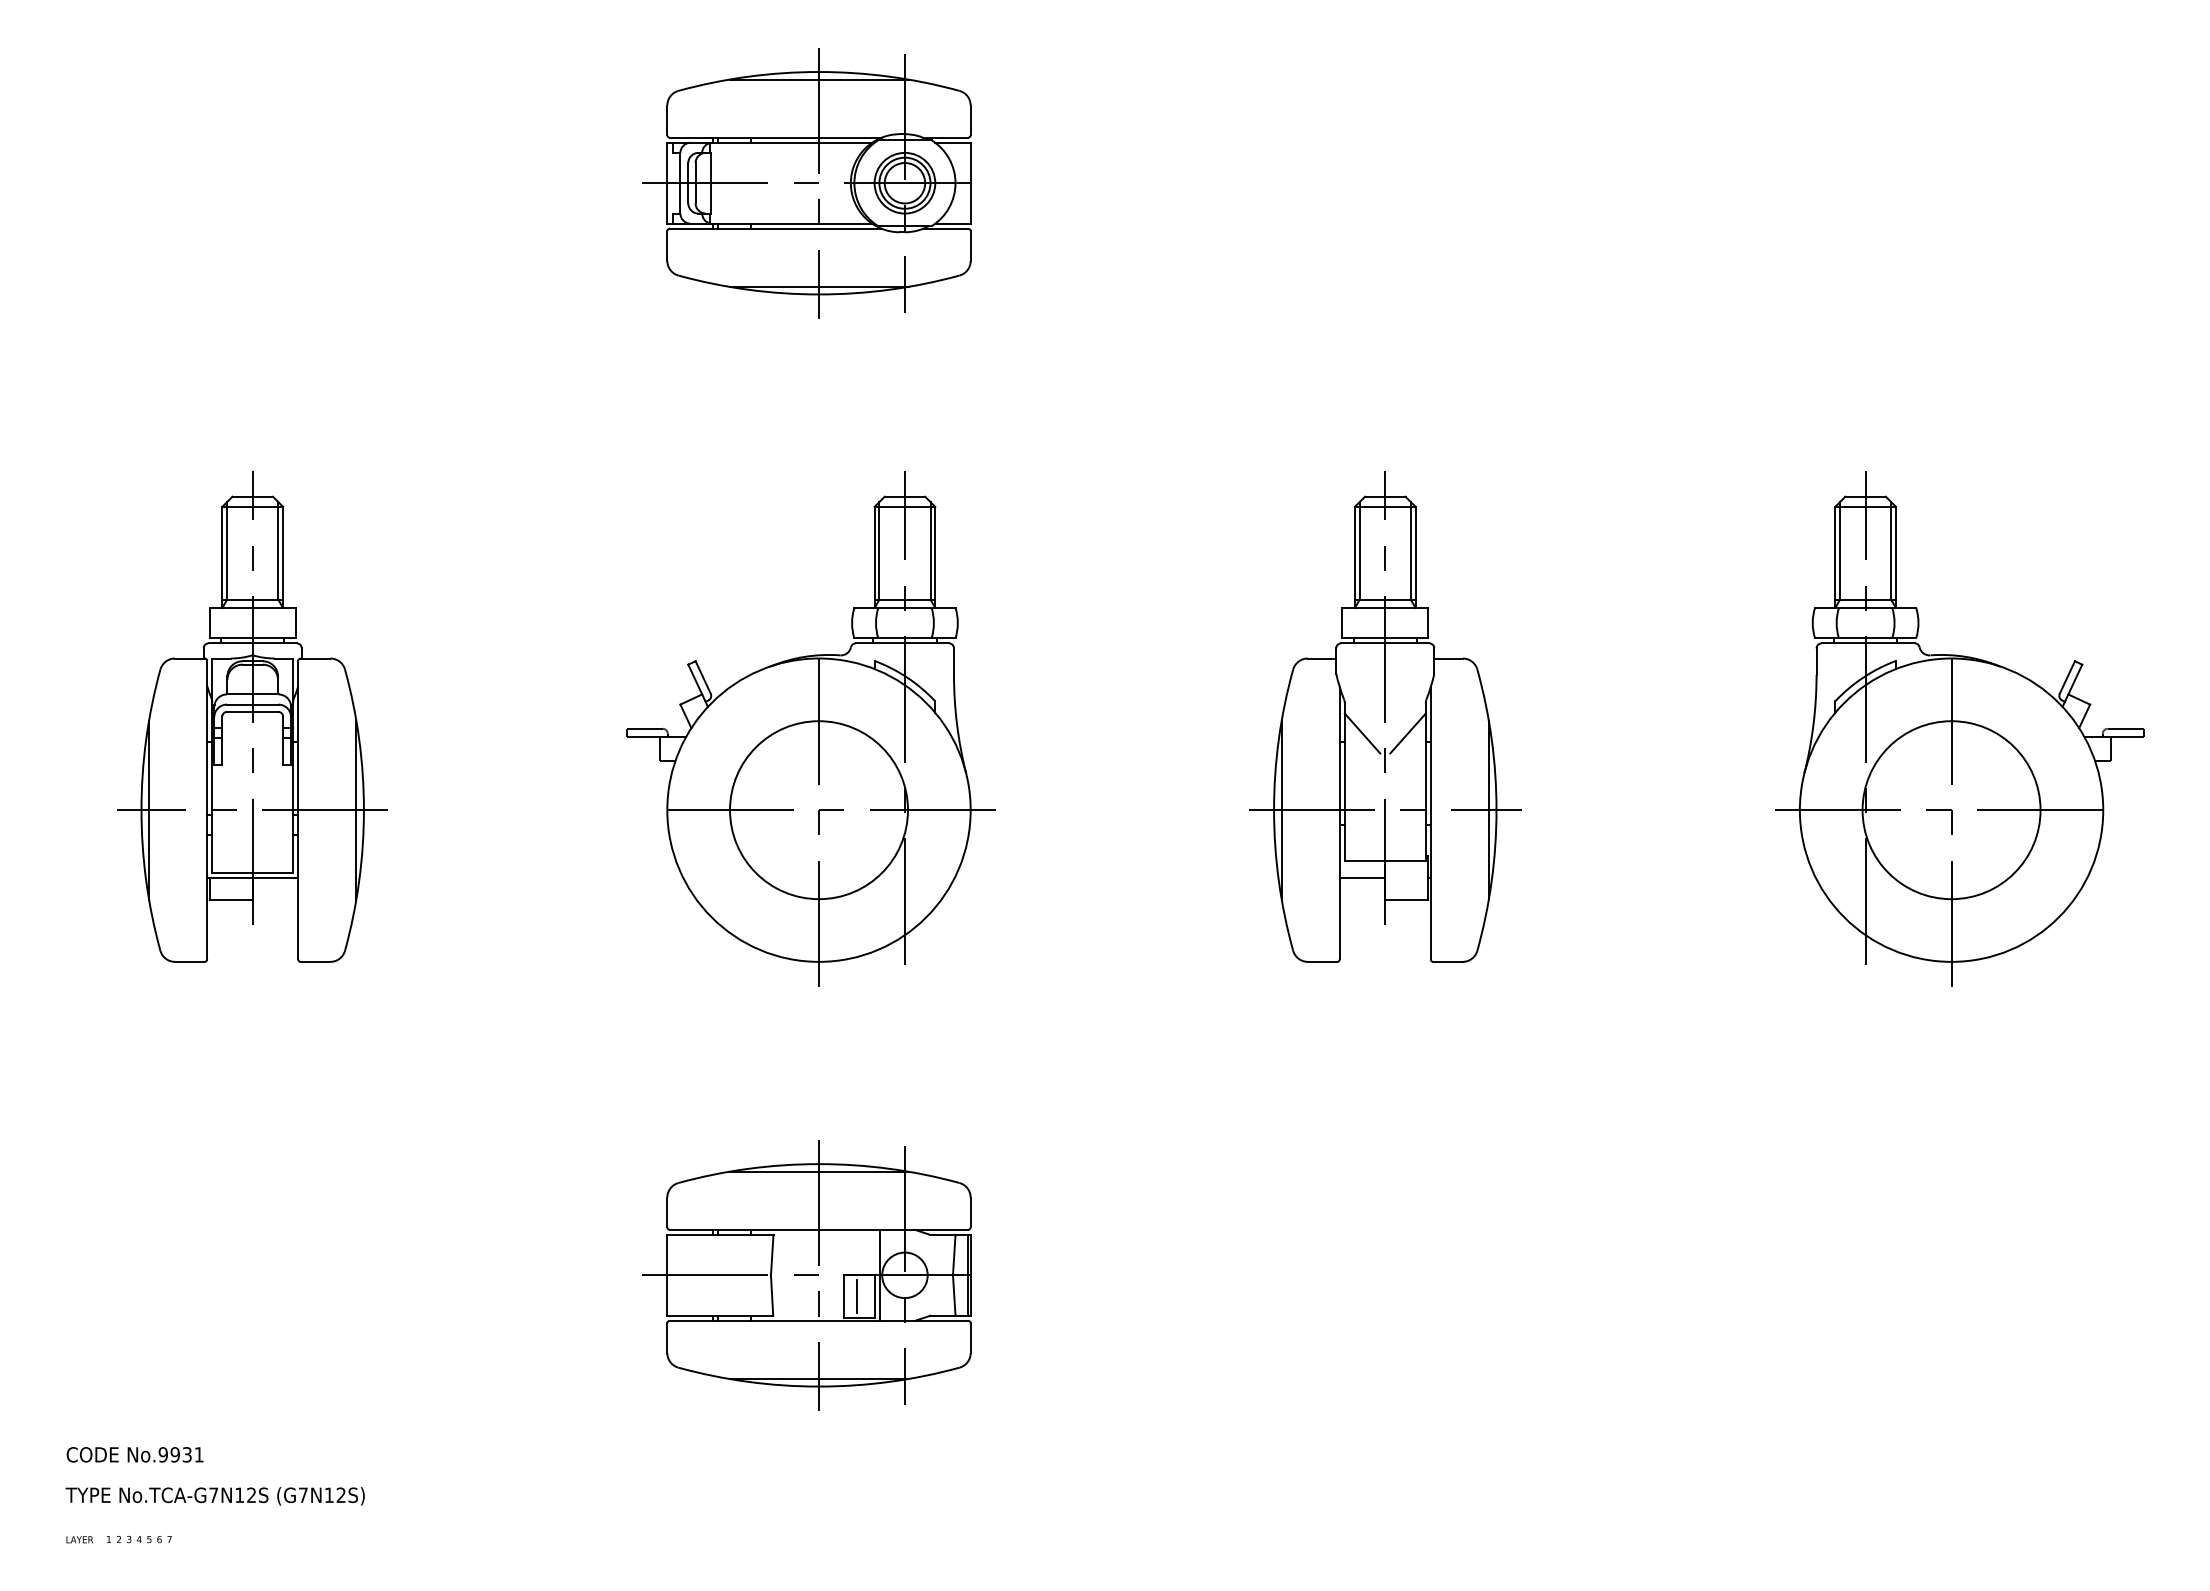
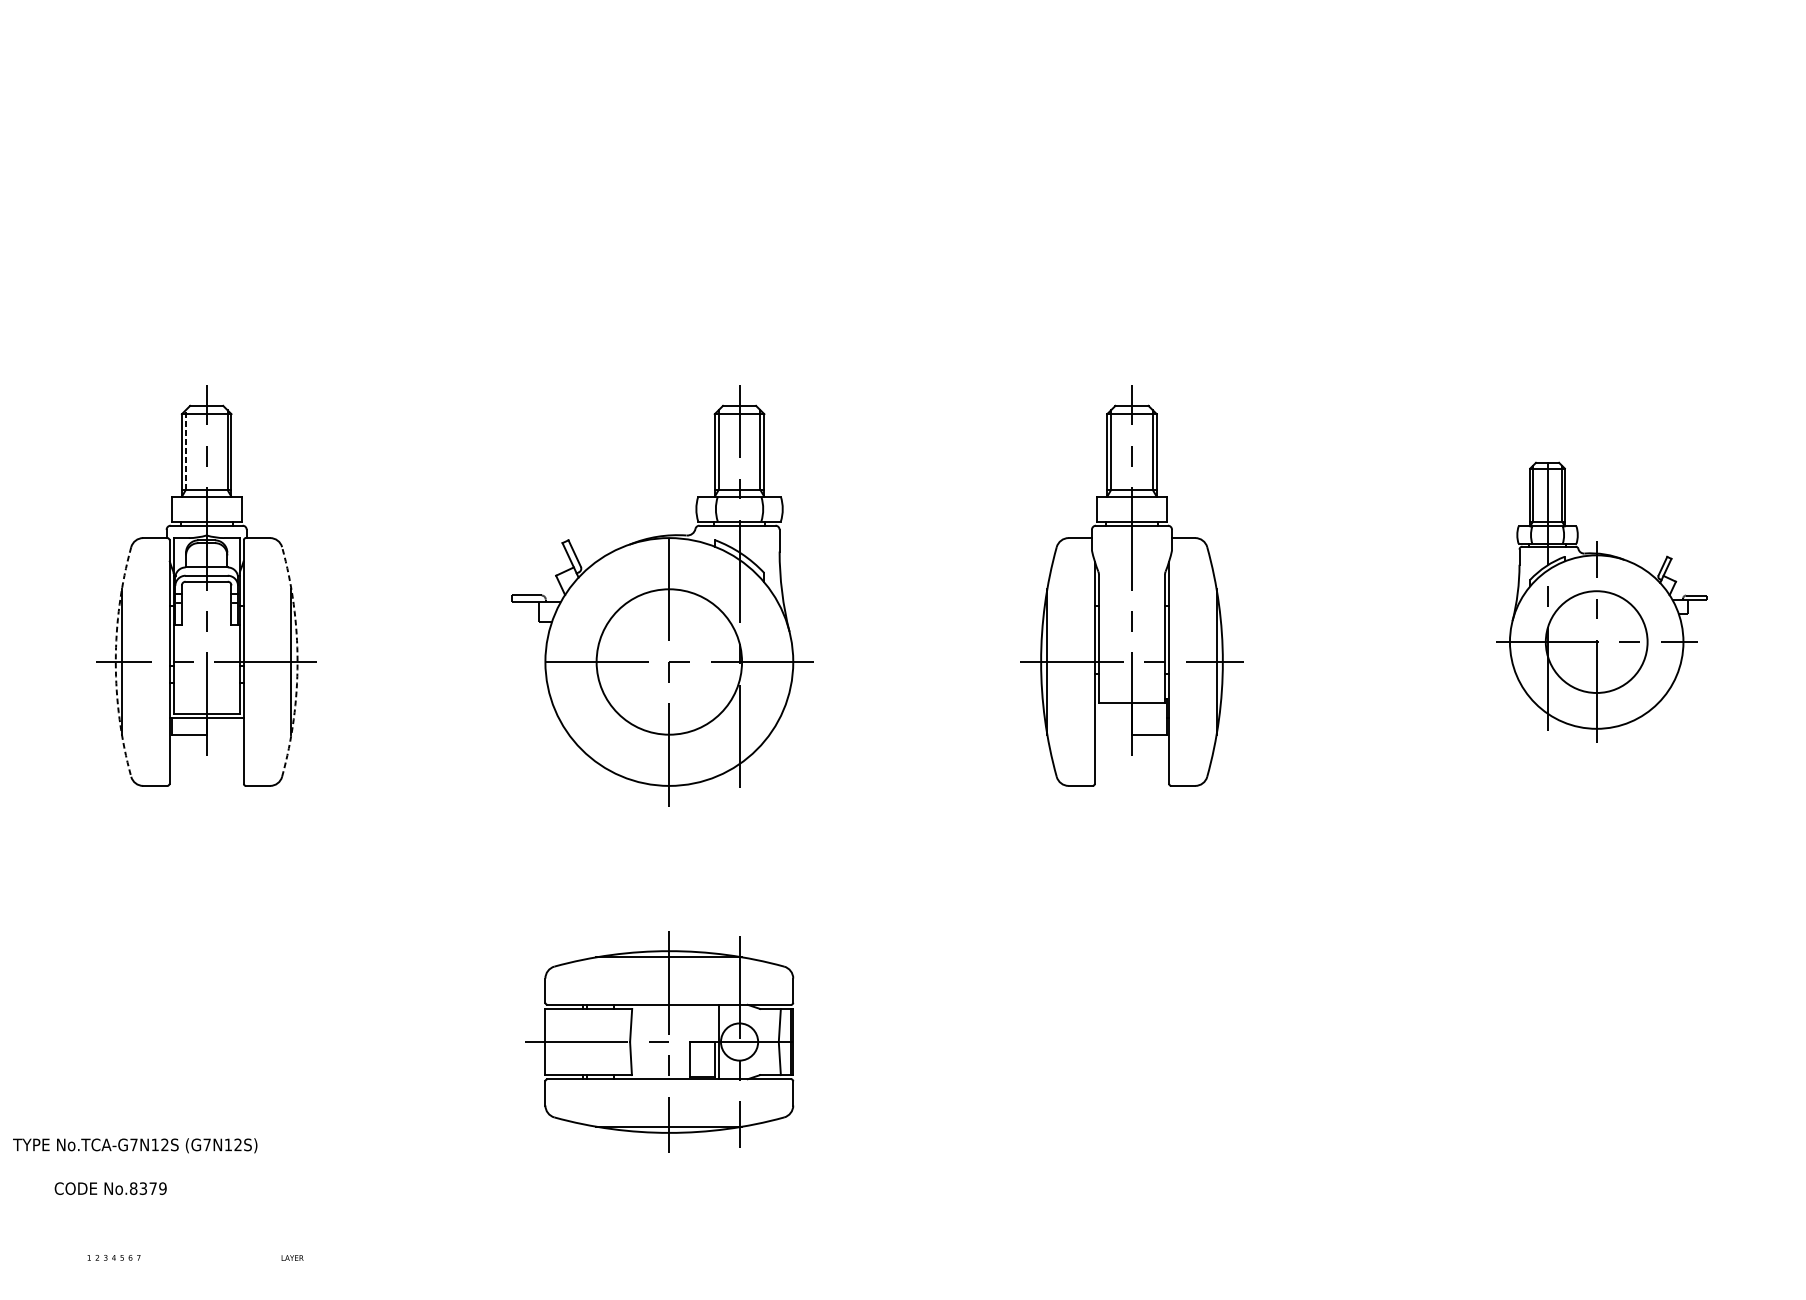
part: (806, 183) -> (659, 149), removed
line: (227, 550) -> (186, 449), solid -> dashed
part: (1959, 728) -> (1601, 595), size x0.7
line: (1362, 733) -> (1113, 599), removed
line: (1407, 733) -> (1150, 599), removed
arc: (141, 810) -> (115, 662), solid -> dashed
arc: (363, 810) -> (297, 662), solid -> dashed
line: (1362, 878) -> (1113, 717), removed
line: (856, 1296) -> (699, 1059), removed
text: (180, 1454) -> (147, 1188), No.9931 -> No.8379
text: (214, 1496) -> (134, 1145), moved
text: (79, 1539) -> (292, 1257), moved

